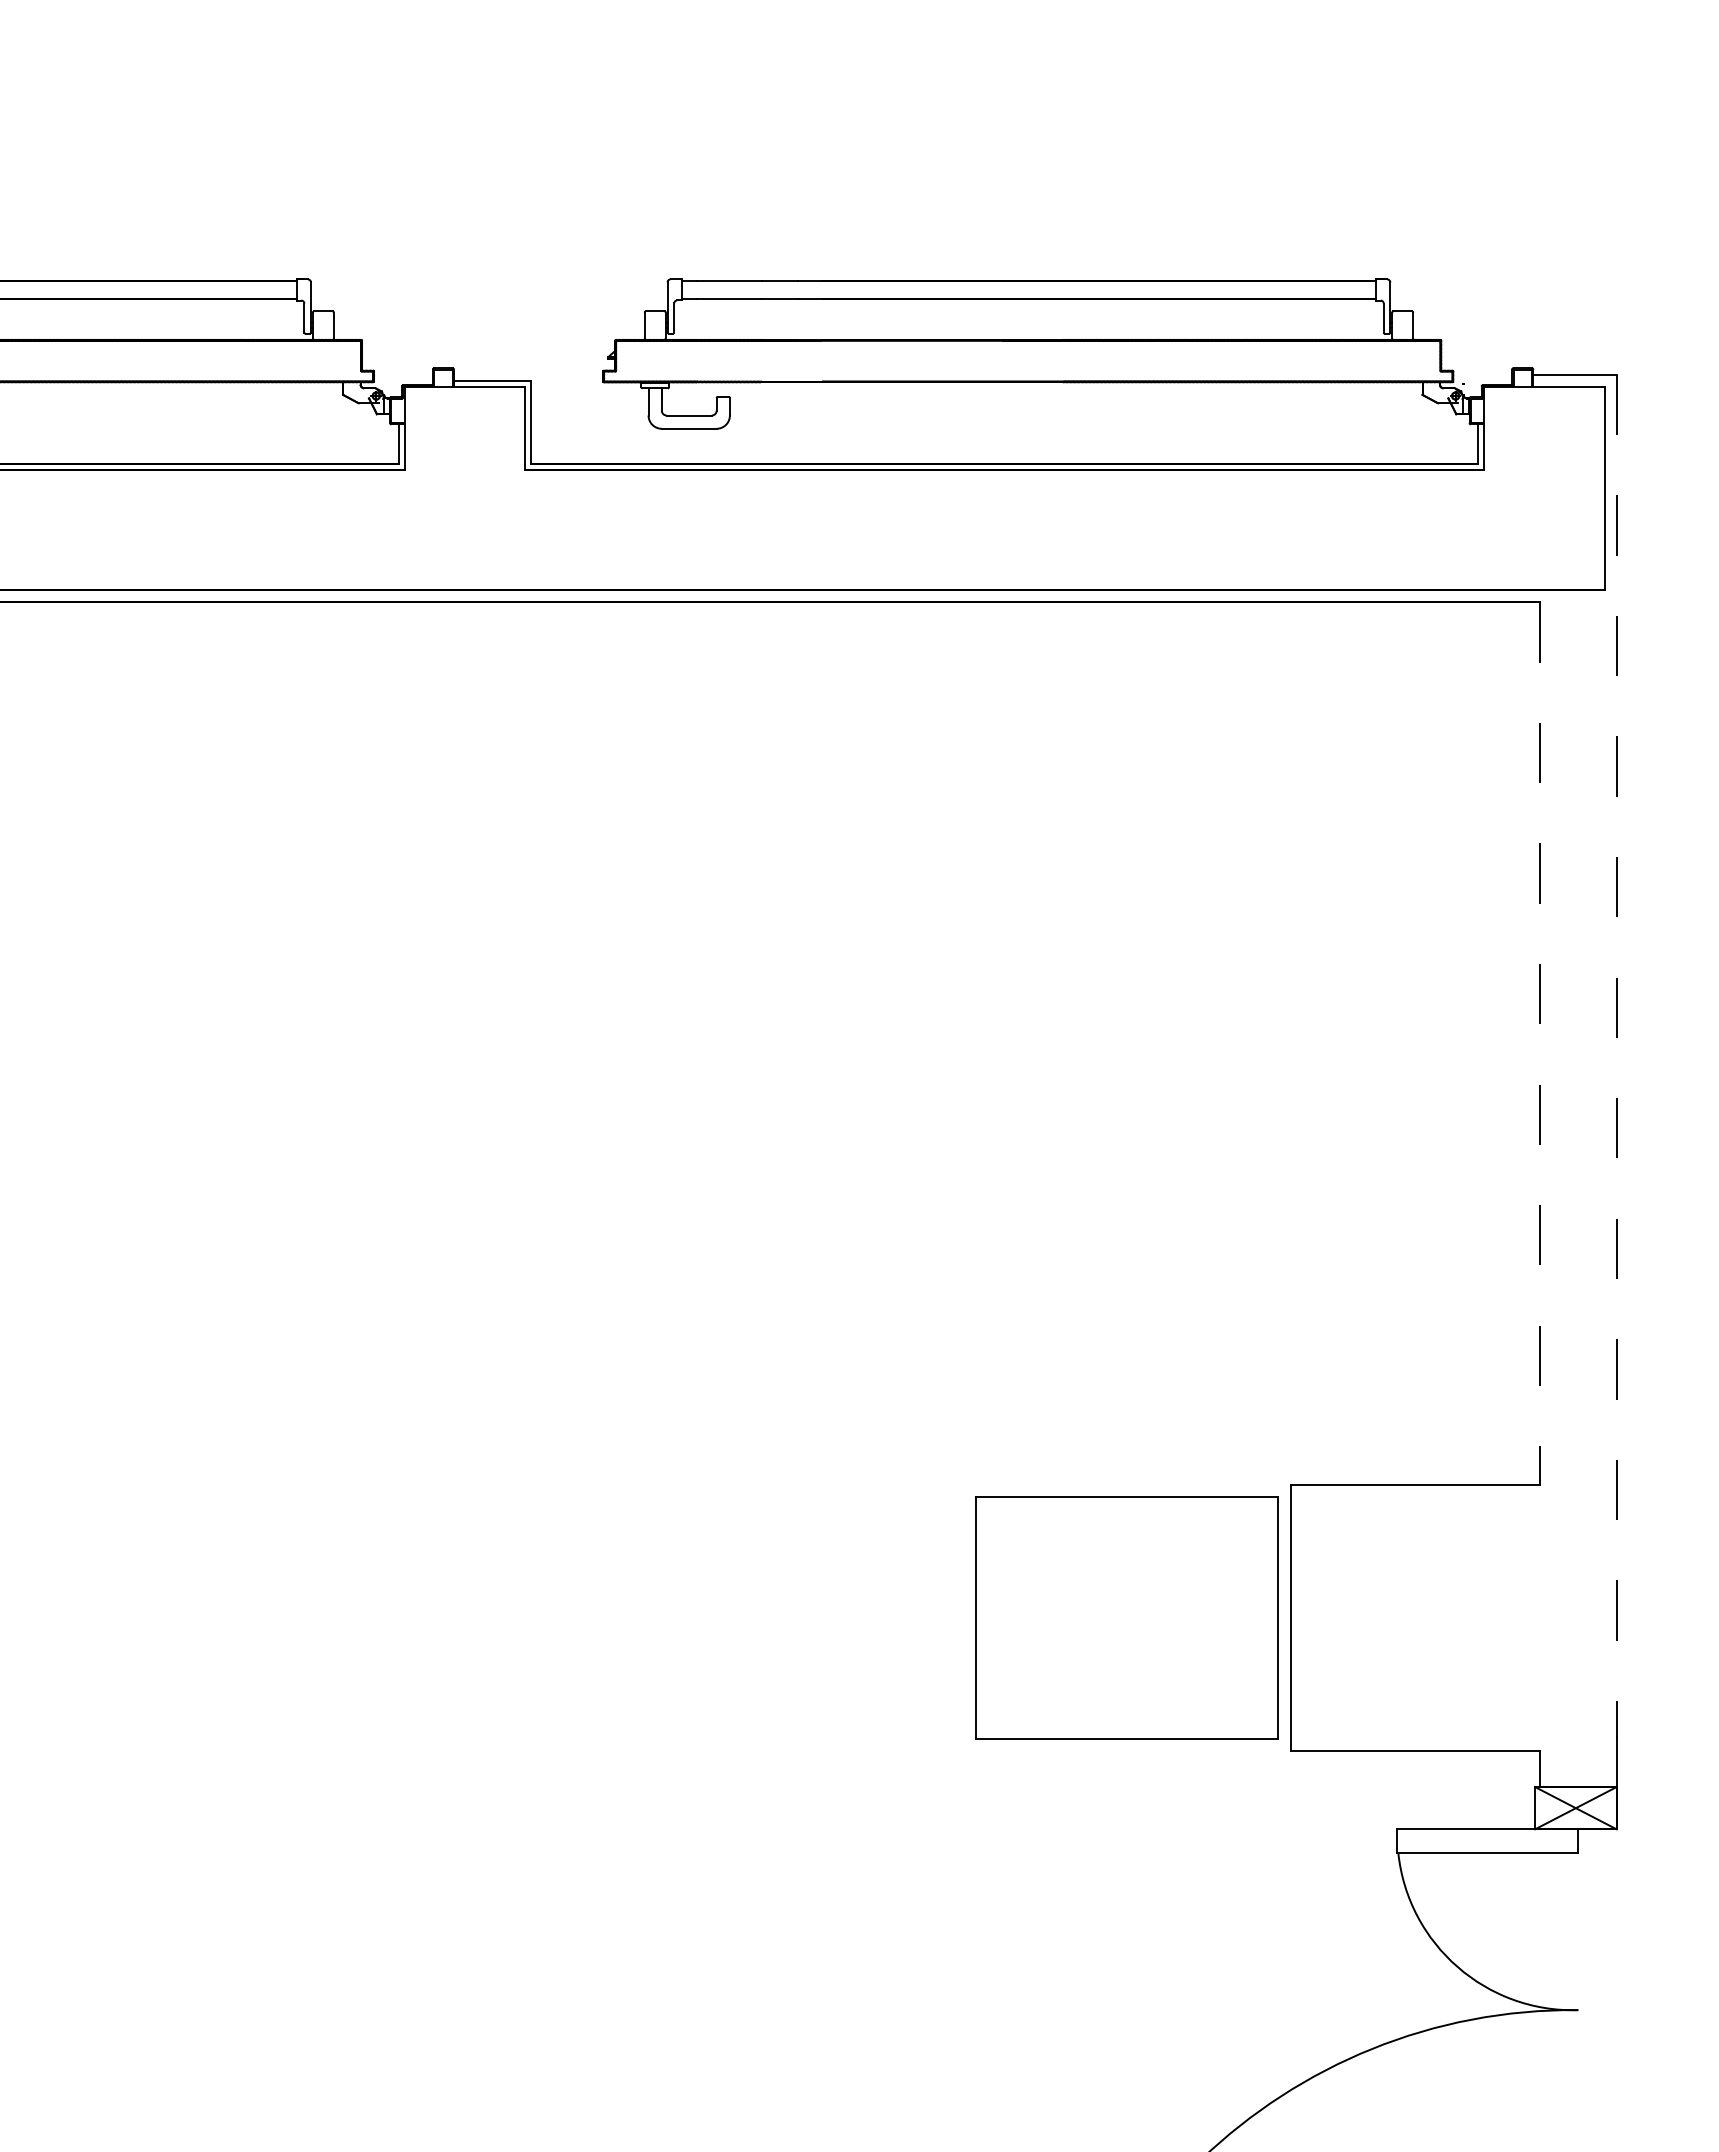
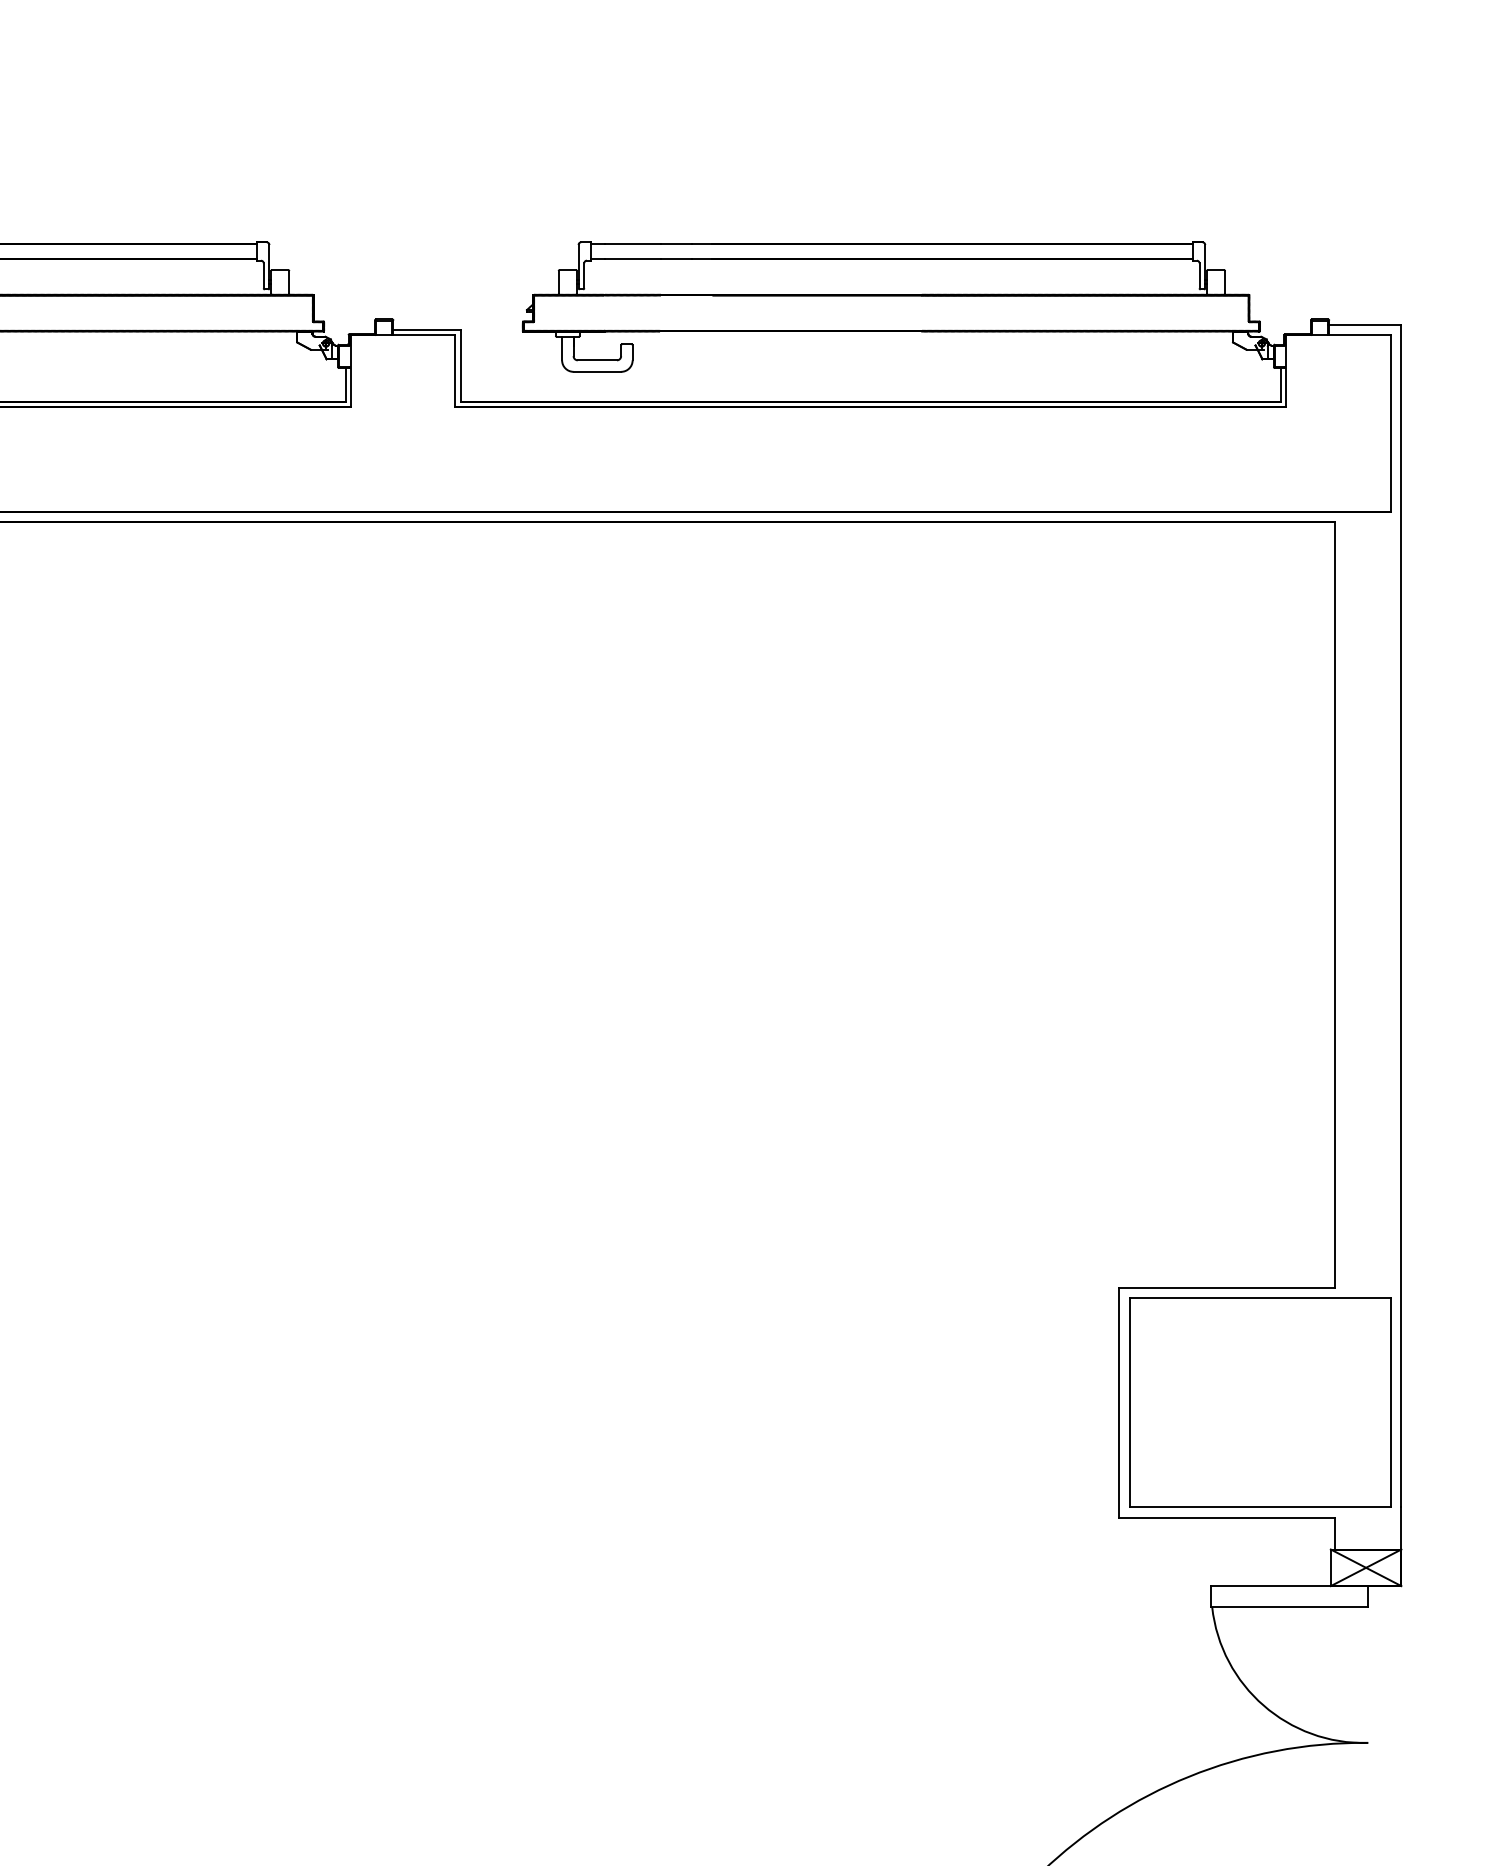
line: (1540, 1043) -> (1335, 904), dashed -> solid
line: (1616, 1056) -> (1401, 916), dashed -> solid
part: (1126, 1617) -> (1259, 1402), moved

